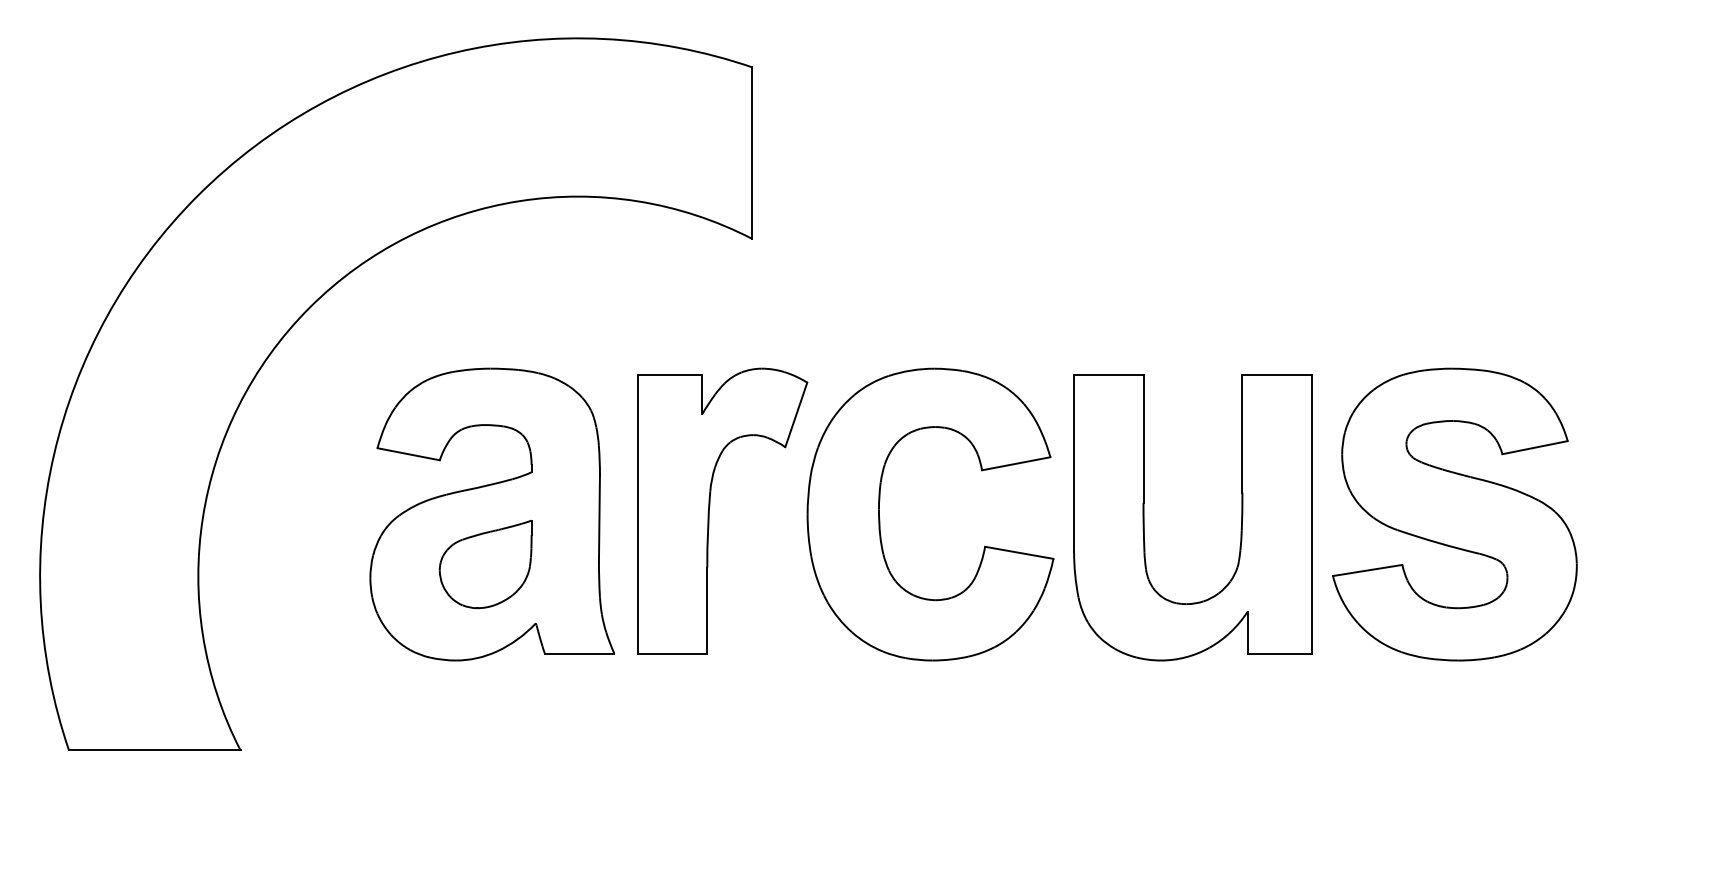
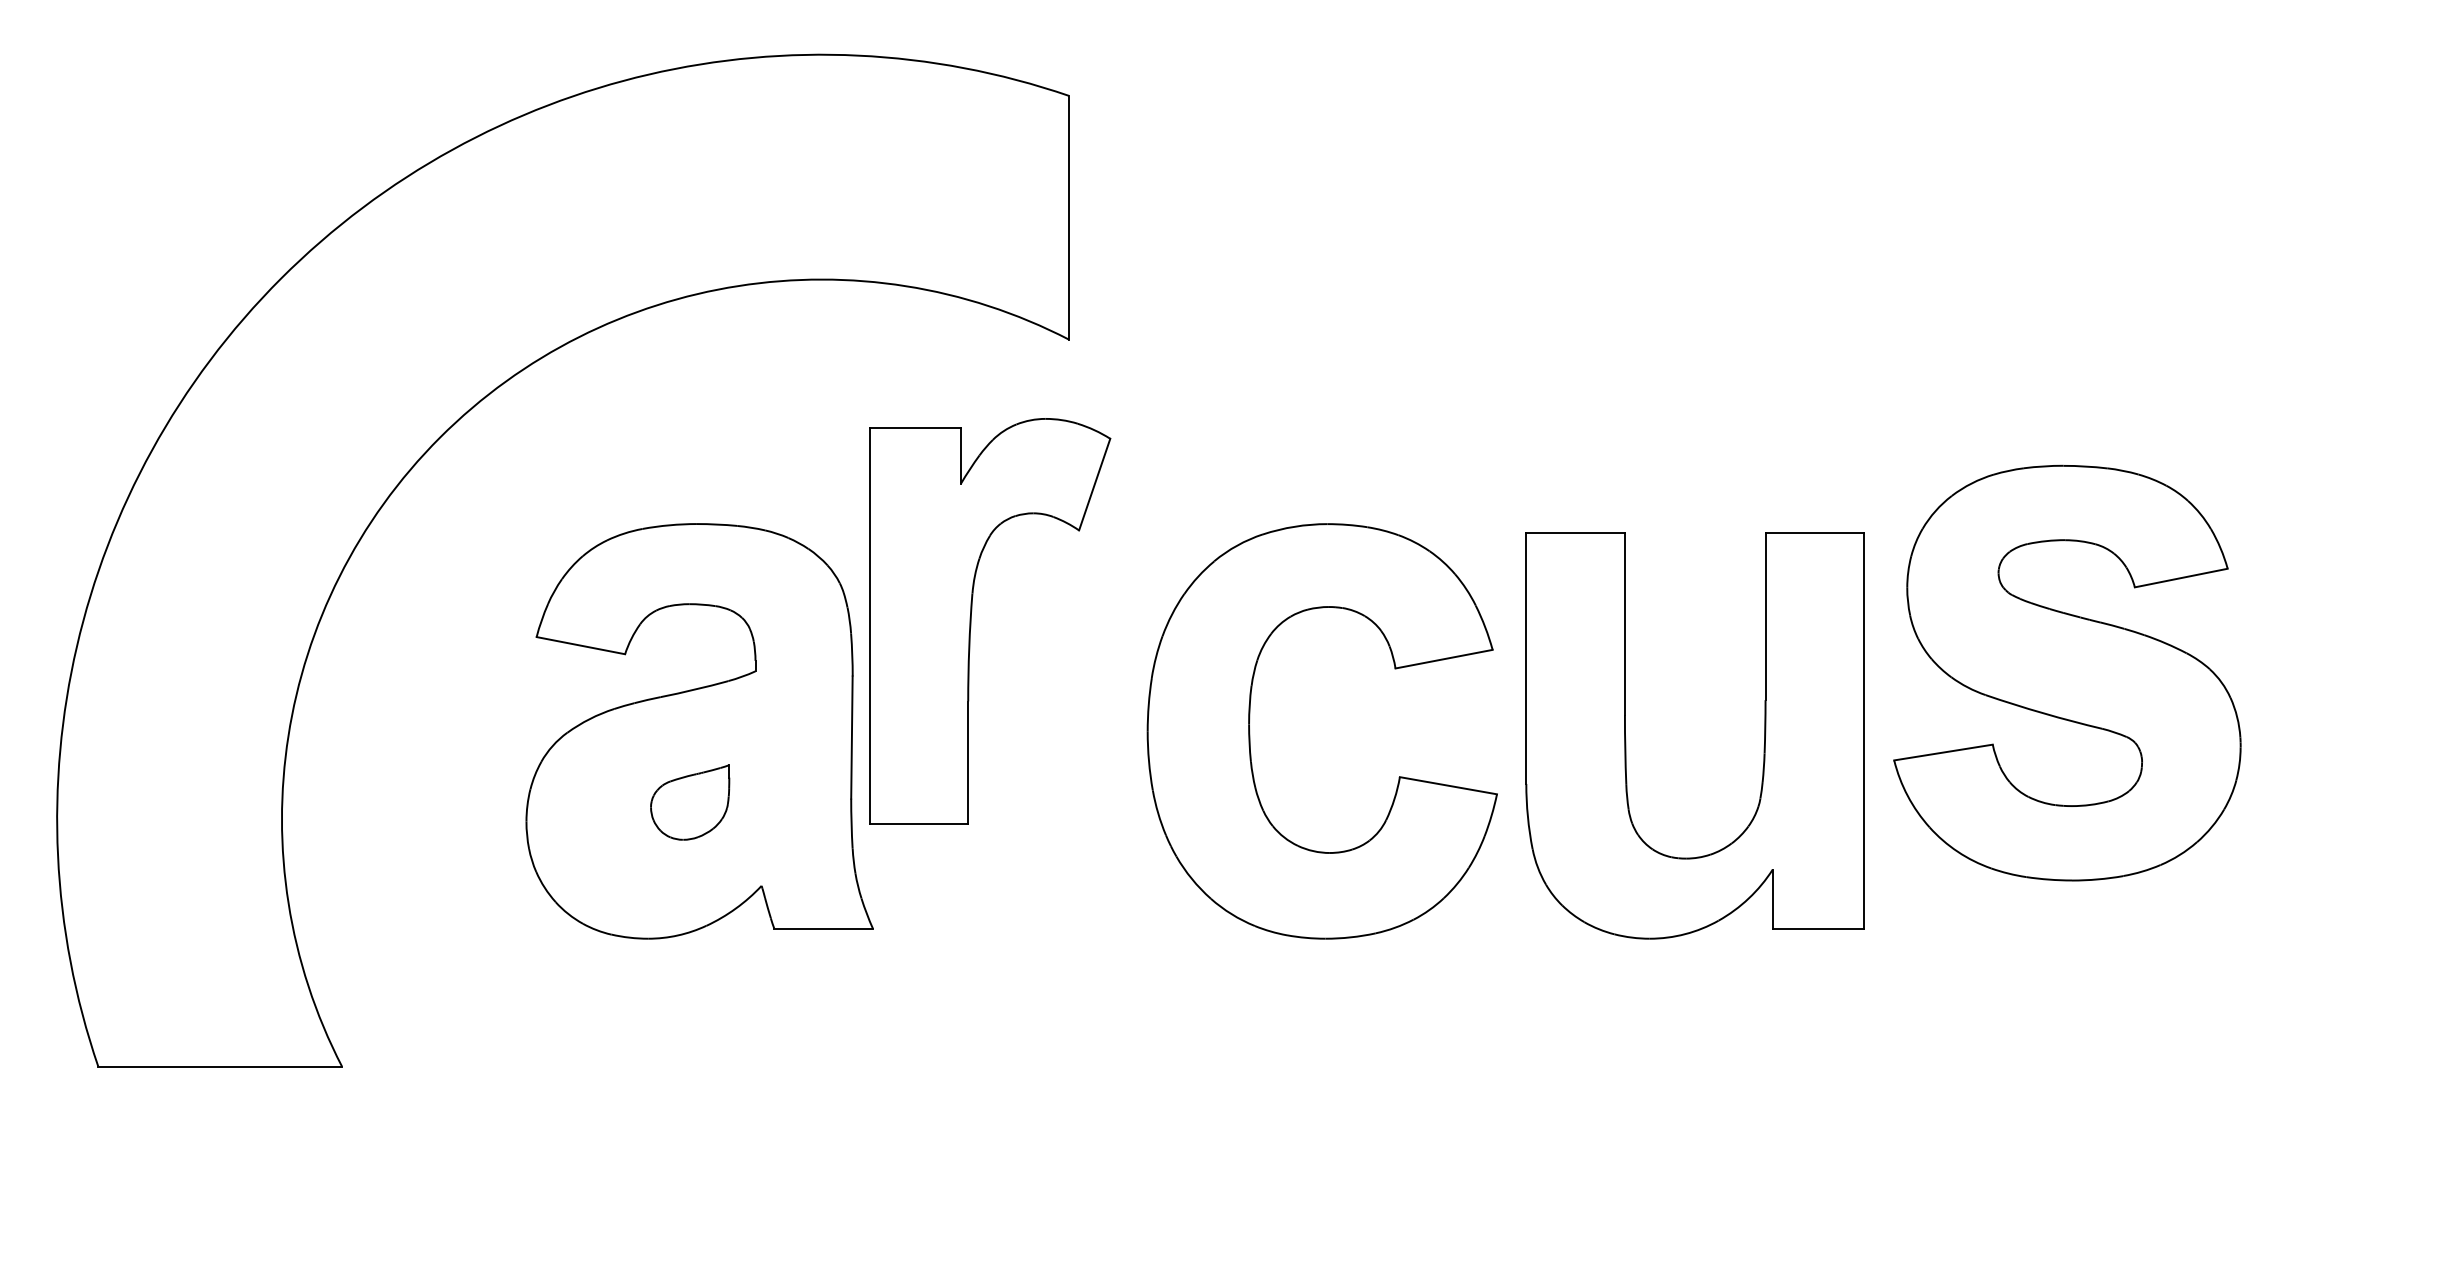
part: (710, 506) -> (972, 614), moved
part: (1454, 514) -> (2066, 672), moved
part: (485, 564) -> (690, 802), size x0.6

